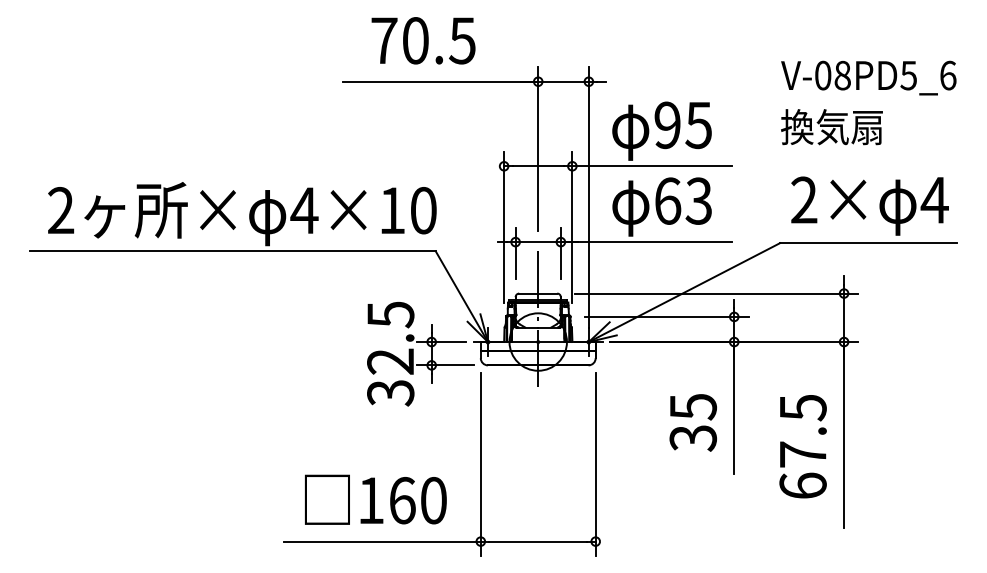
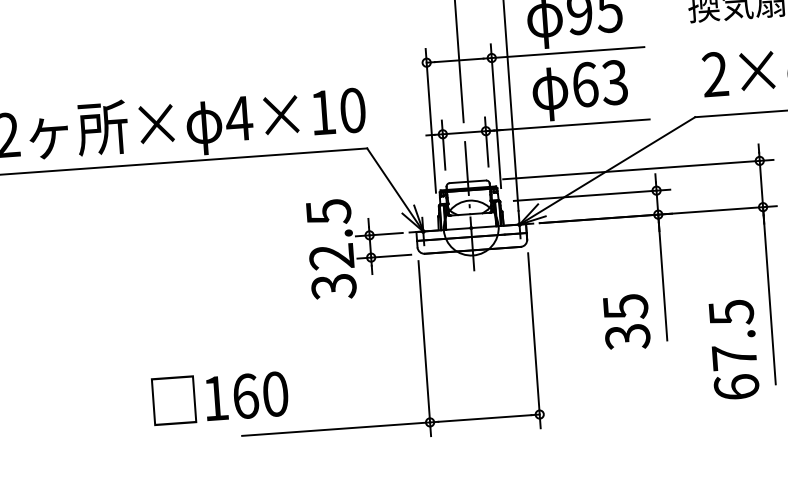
text: (692, 422) -> (625, 321), moved
text: (802, 446) -> (733, 349), moved
text: (375, 499) -> (219, 397), moved

